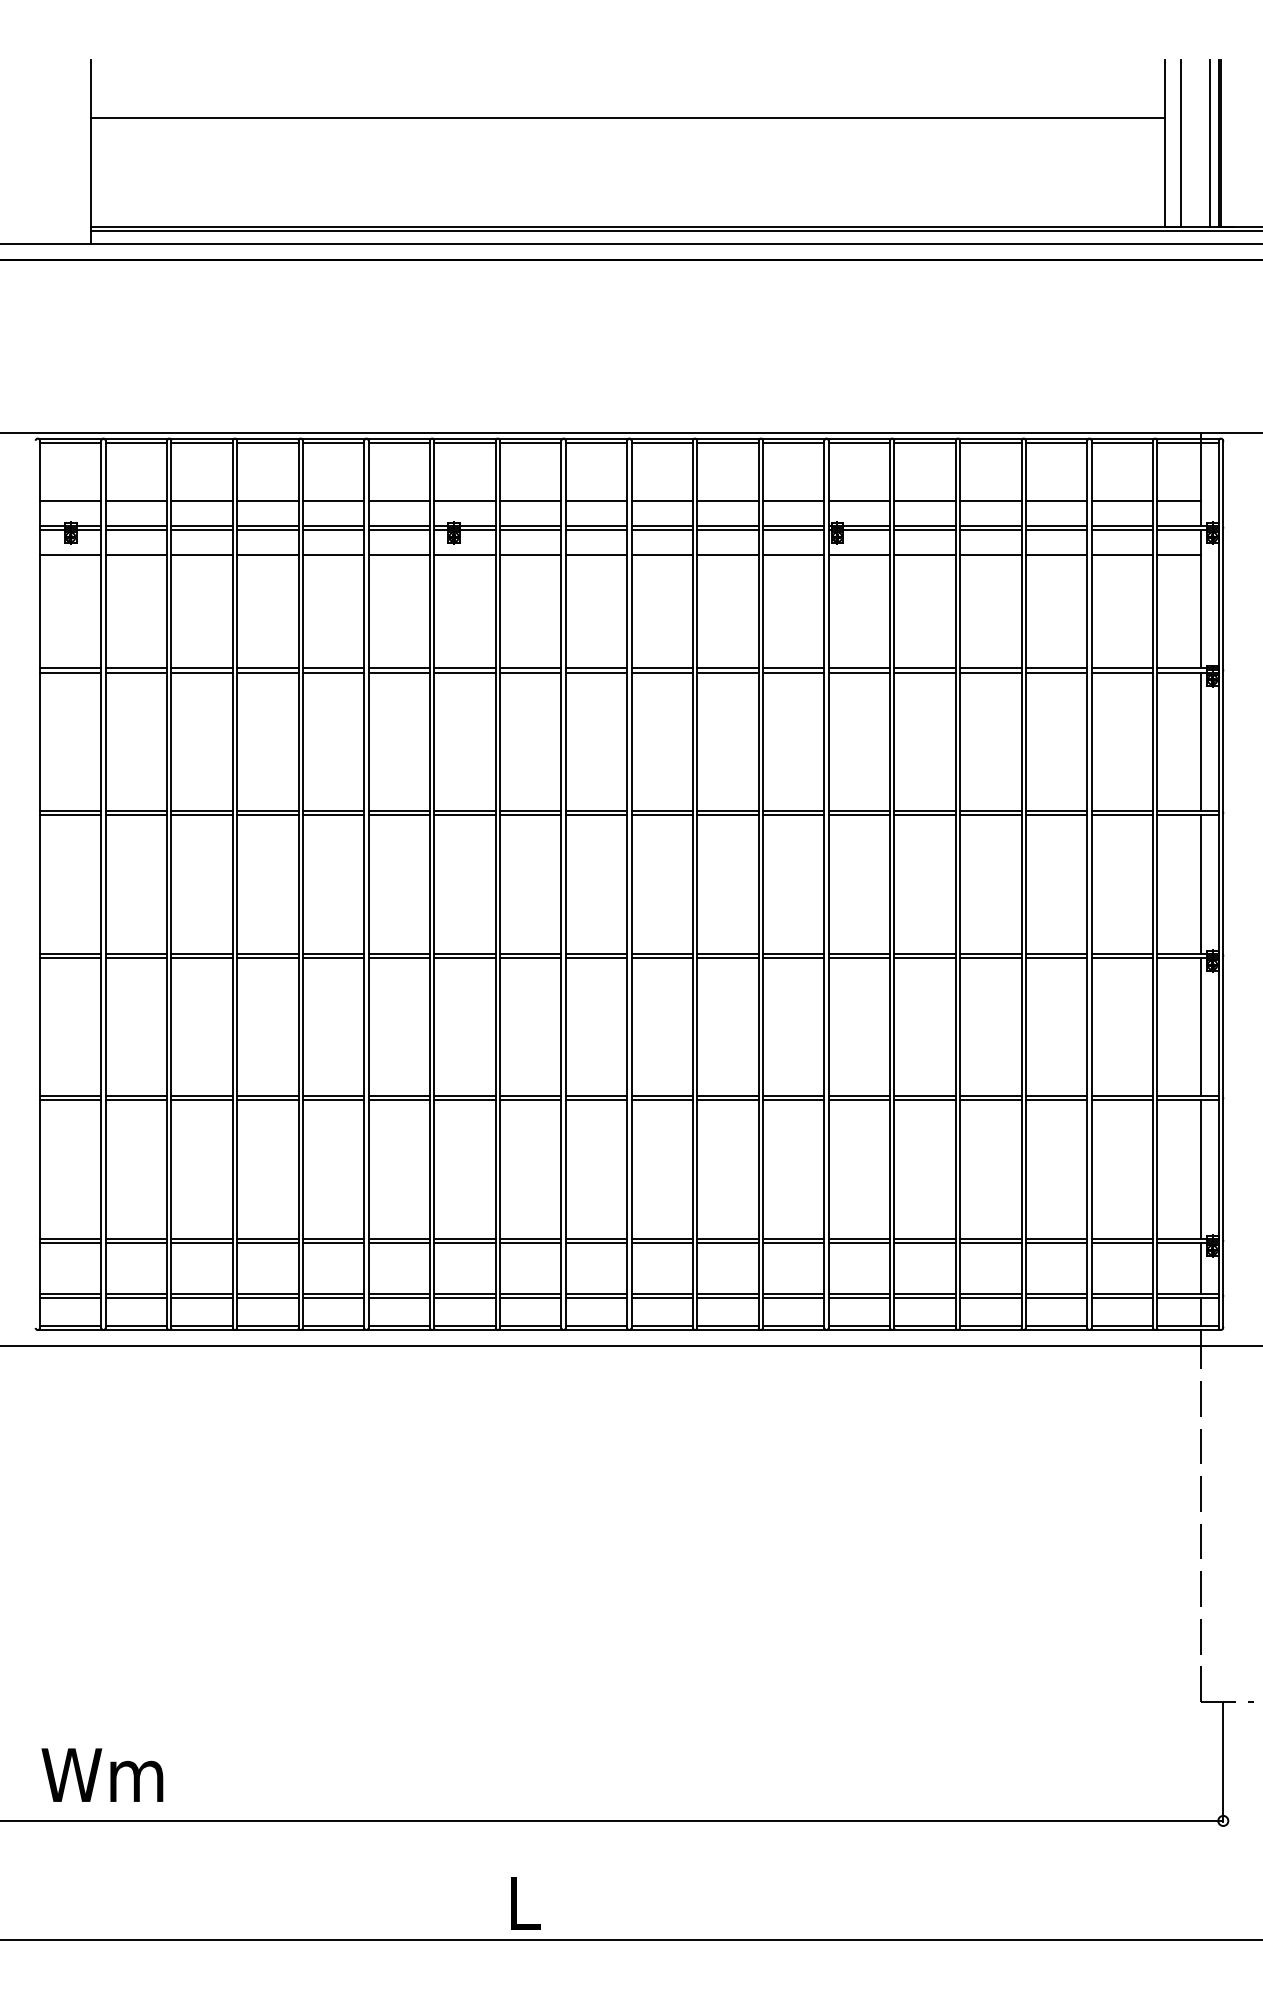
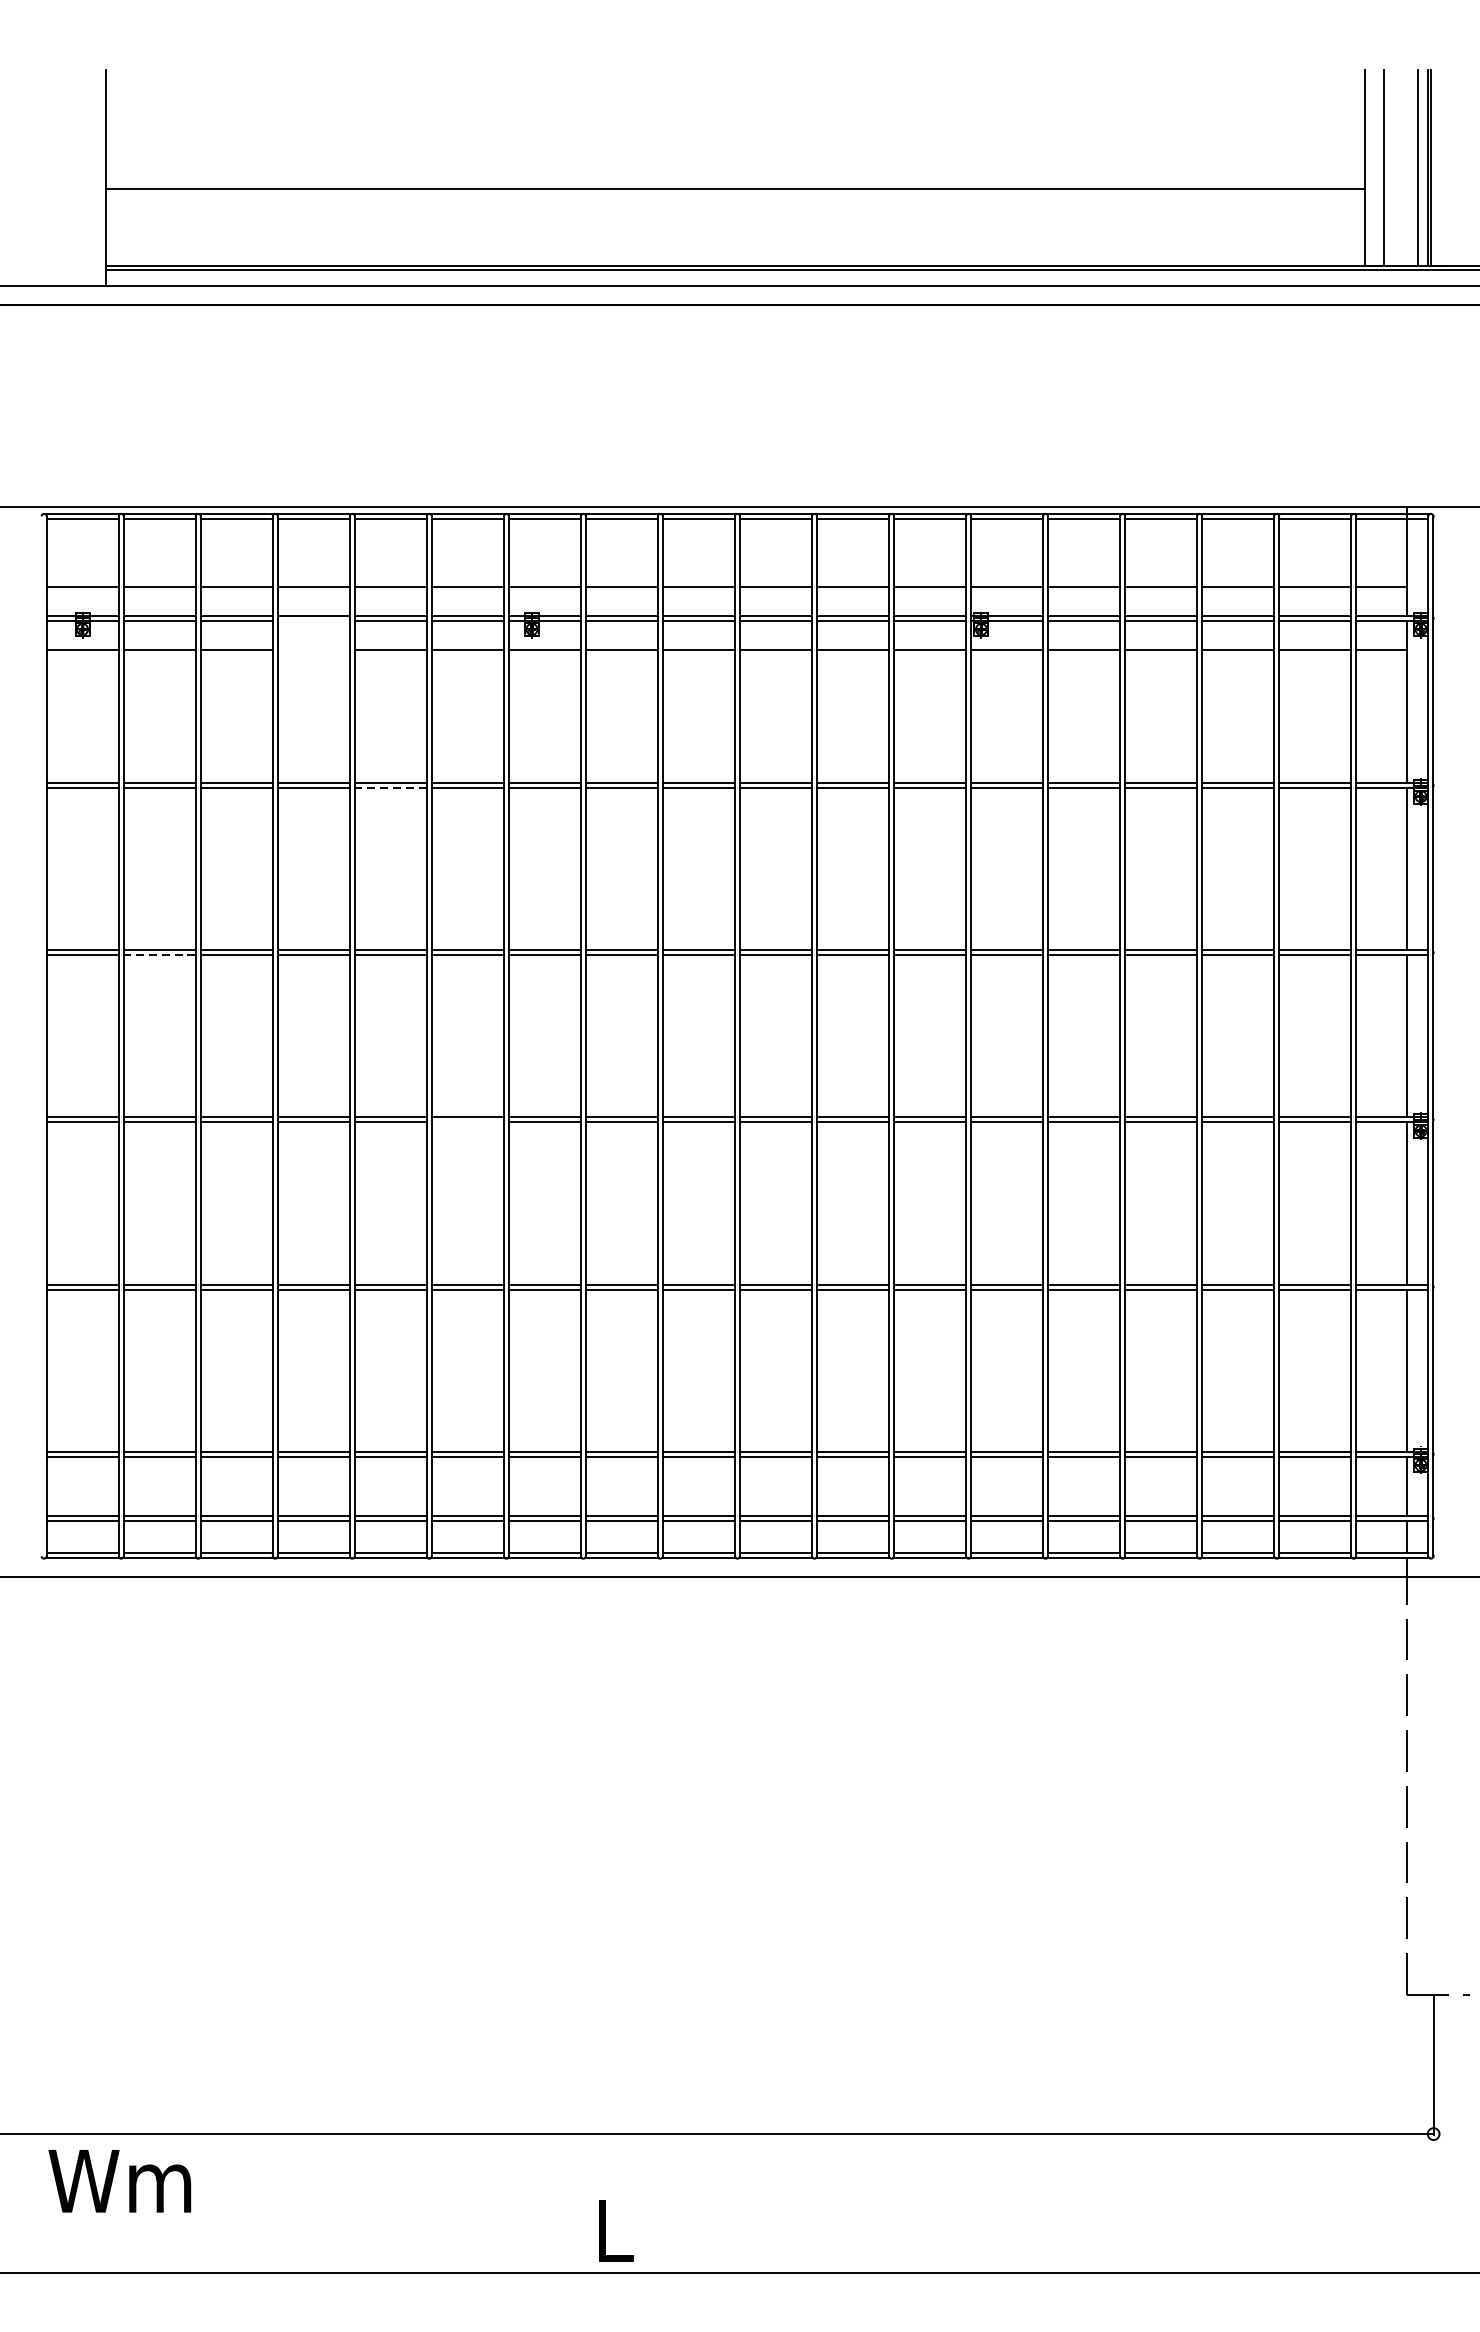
line: (627, 117) -> (735, 189), moved
line: (267, 529) -> (313, 620), removed
line: (267, 554) -> (313, 649), removed
line: (333, 672) -> (390, 787), solid -> dashed
line: (136, 815) -> (159, 955), solid -> dashed
line: (399, 957) -> (468, 1122), removed
text: (102, 1774) -> (119, 2180), moved

